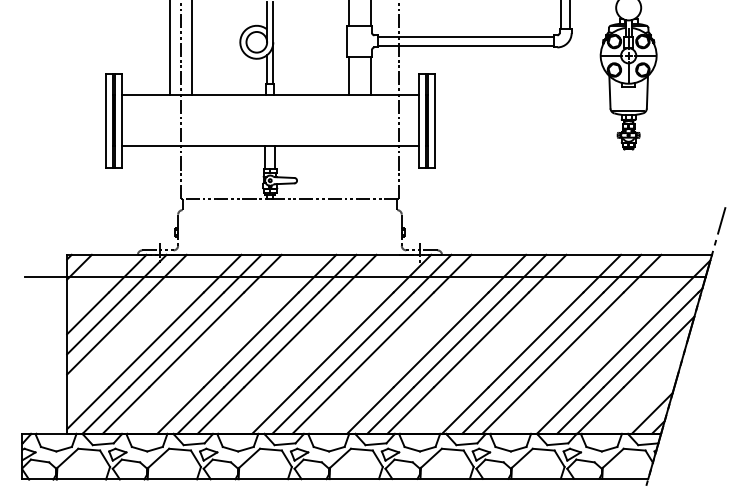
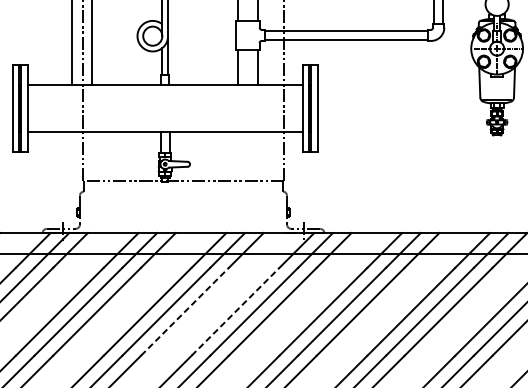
line: (291, 339) -> (184, 311), solid -> dashed
line: (346, 339) -> (235, 311), solid -> dashed

